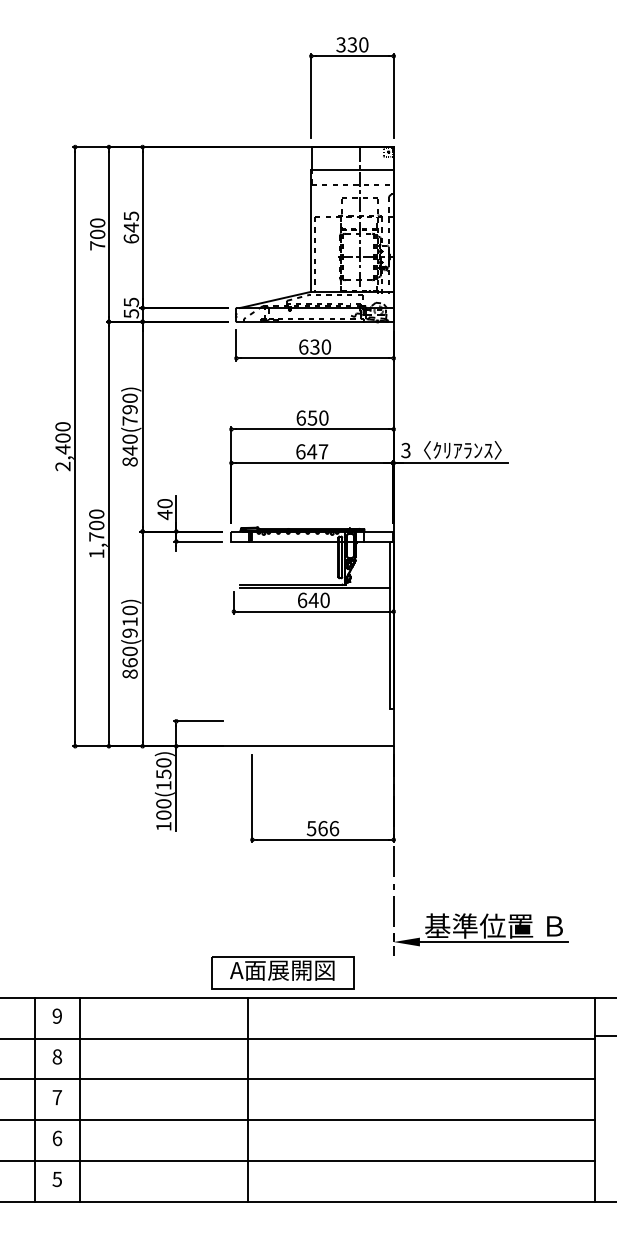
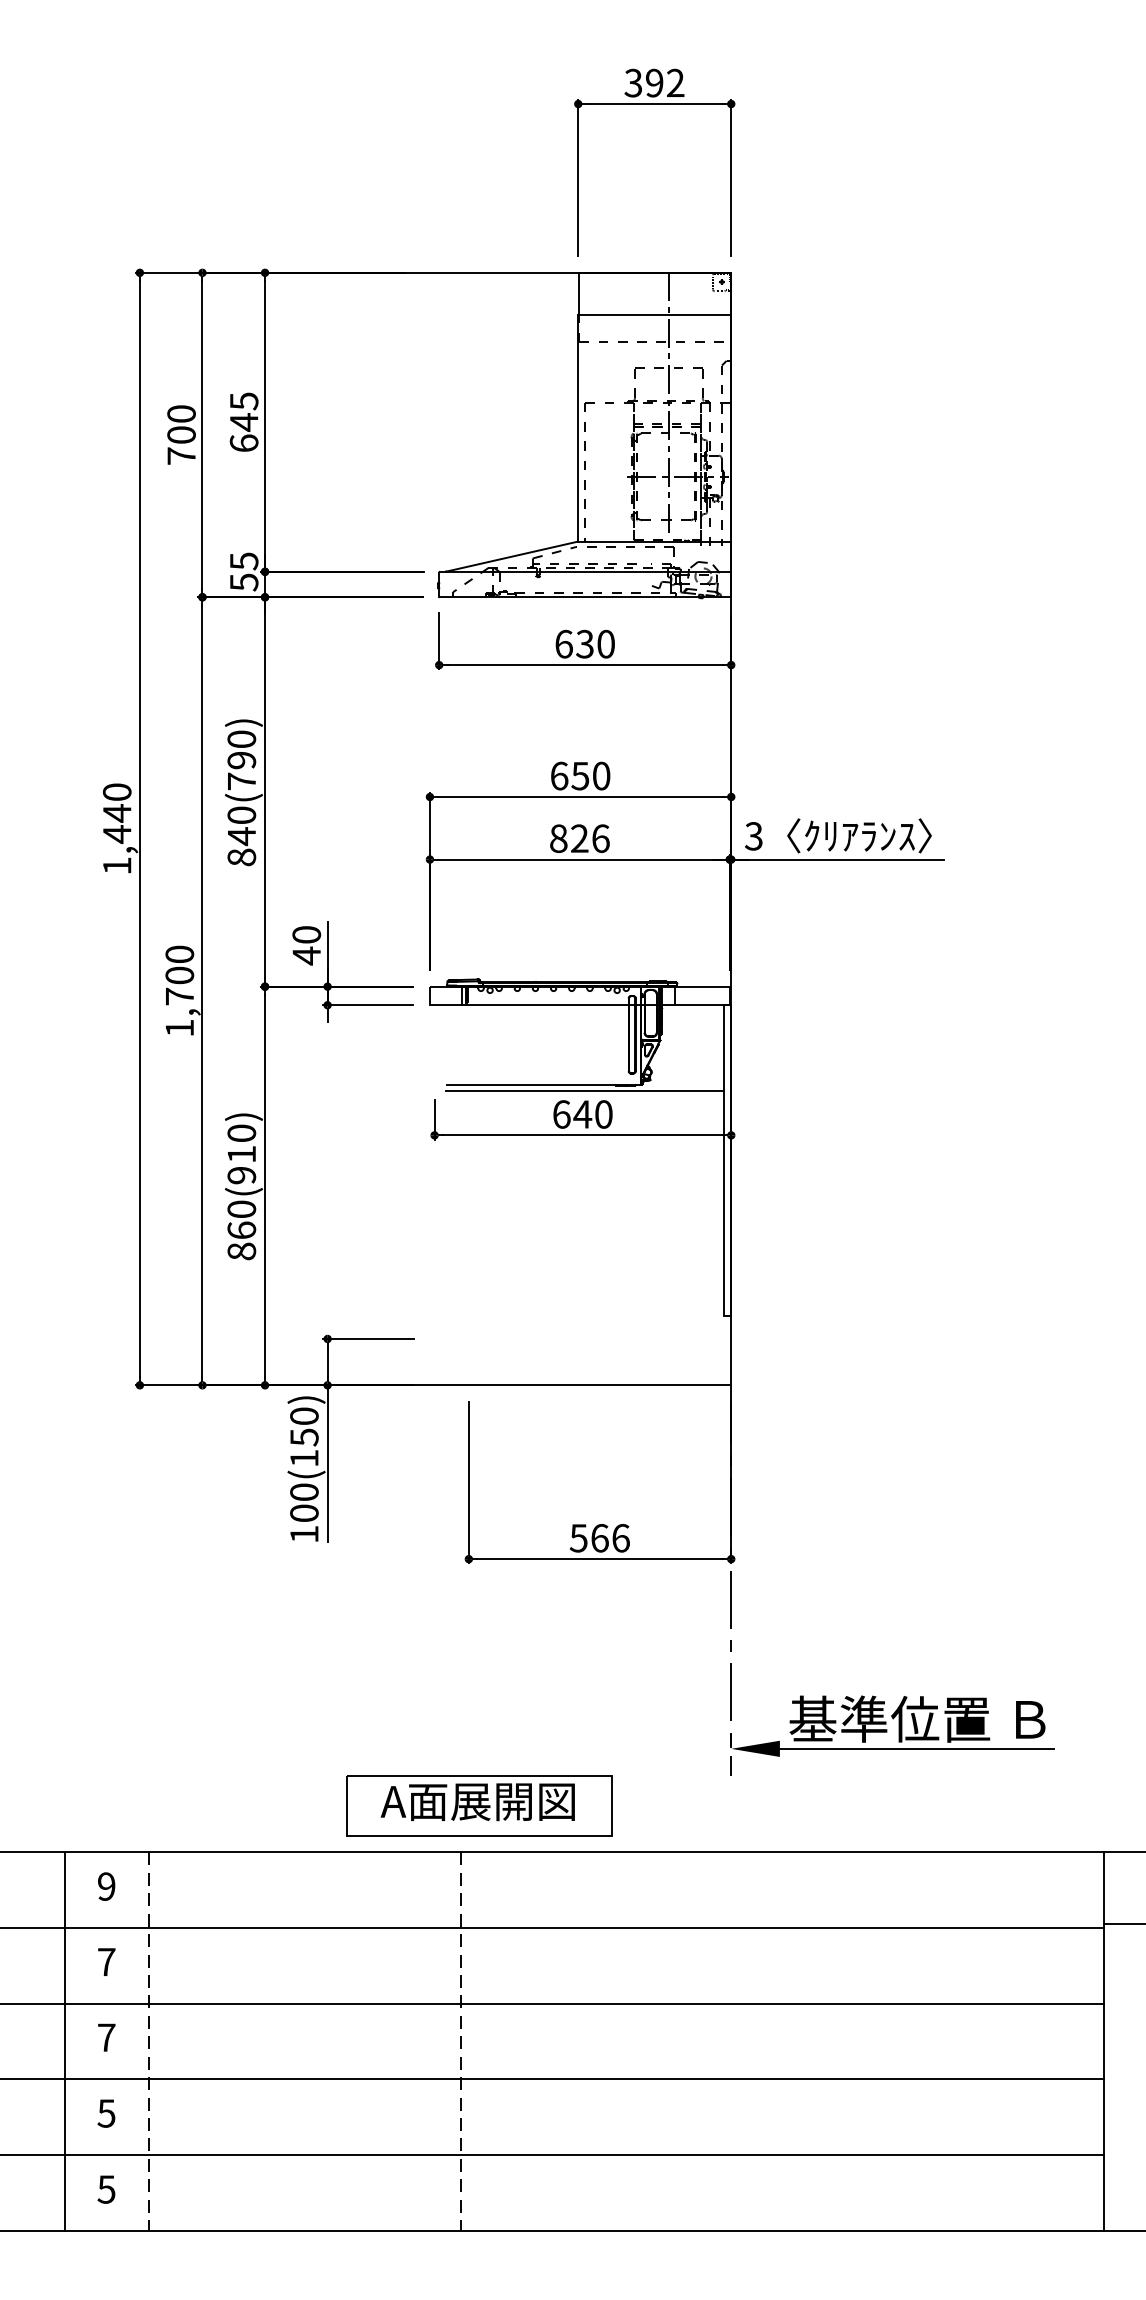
text: (357, 44) -> (663, 82), 330 -> 392
text: (312, 451) -> (580, 838), 647 -> 826
text: (62, 452) -> (116, 839), 2,400 -> 1,440
part: (282, 972) -> (478, 1805), moved
text: (57, 1056) -> (106, 1961), 8 -> 7
line: (80, 1099) -> (149, 2041), solid -> dashed
line: (248, 1099) -> (461, 2041), solid -> dashed
text: (57, 1138) -> (106, 2113), 6 -> 5

